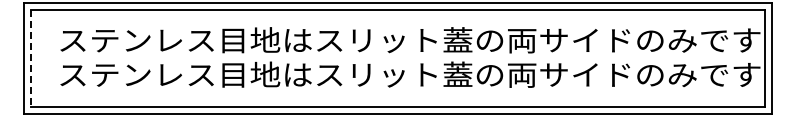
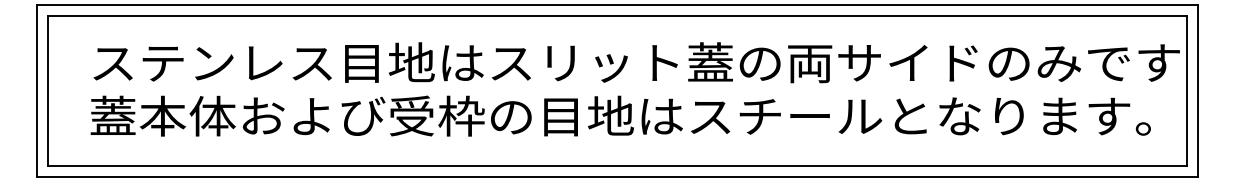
line: (30, 58) -> (47, 91), dashed -> solid
text: (409, 74) -> (635, 115), ステンレス目地はスリット蓋の両サイドのみです -> 蓋本体および受枠の目地はスチールとなります。

